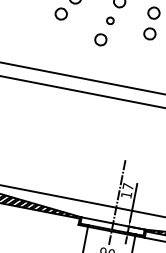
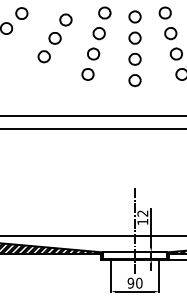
part: (110, 20) -> (93, 53), size x1.67
part: (145, 54) -> (134, 80), added
text: (127, 186) -> (142, 213), 17 -> 12

